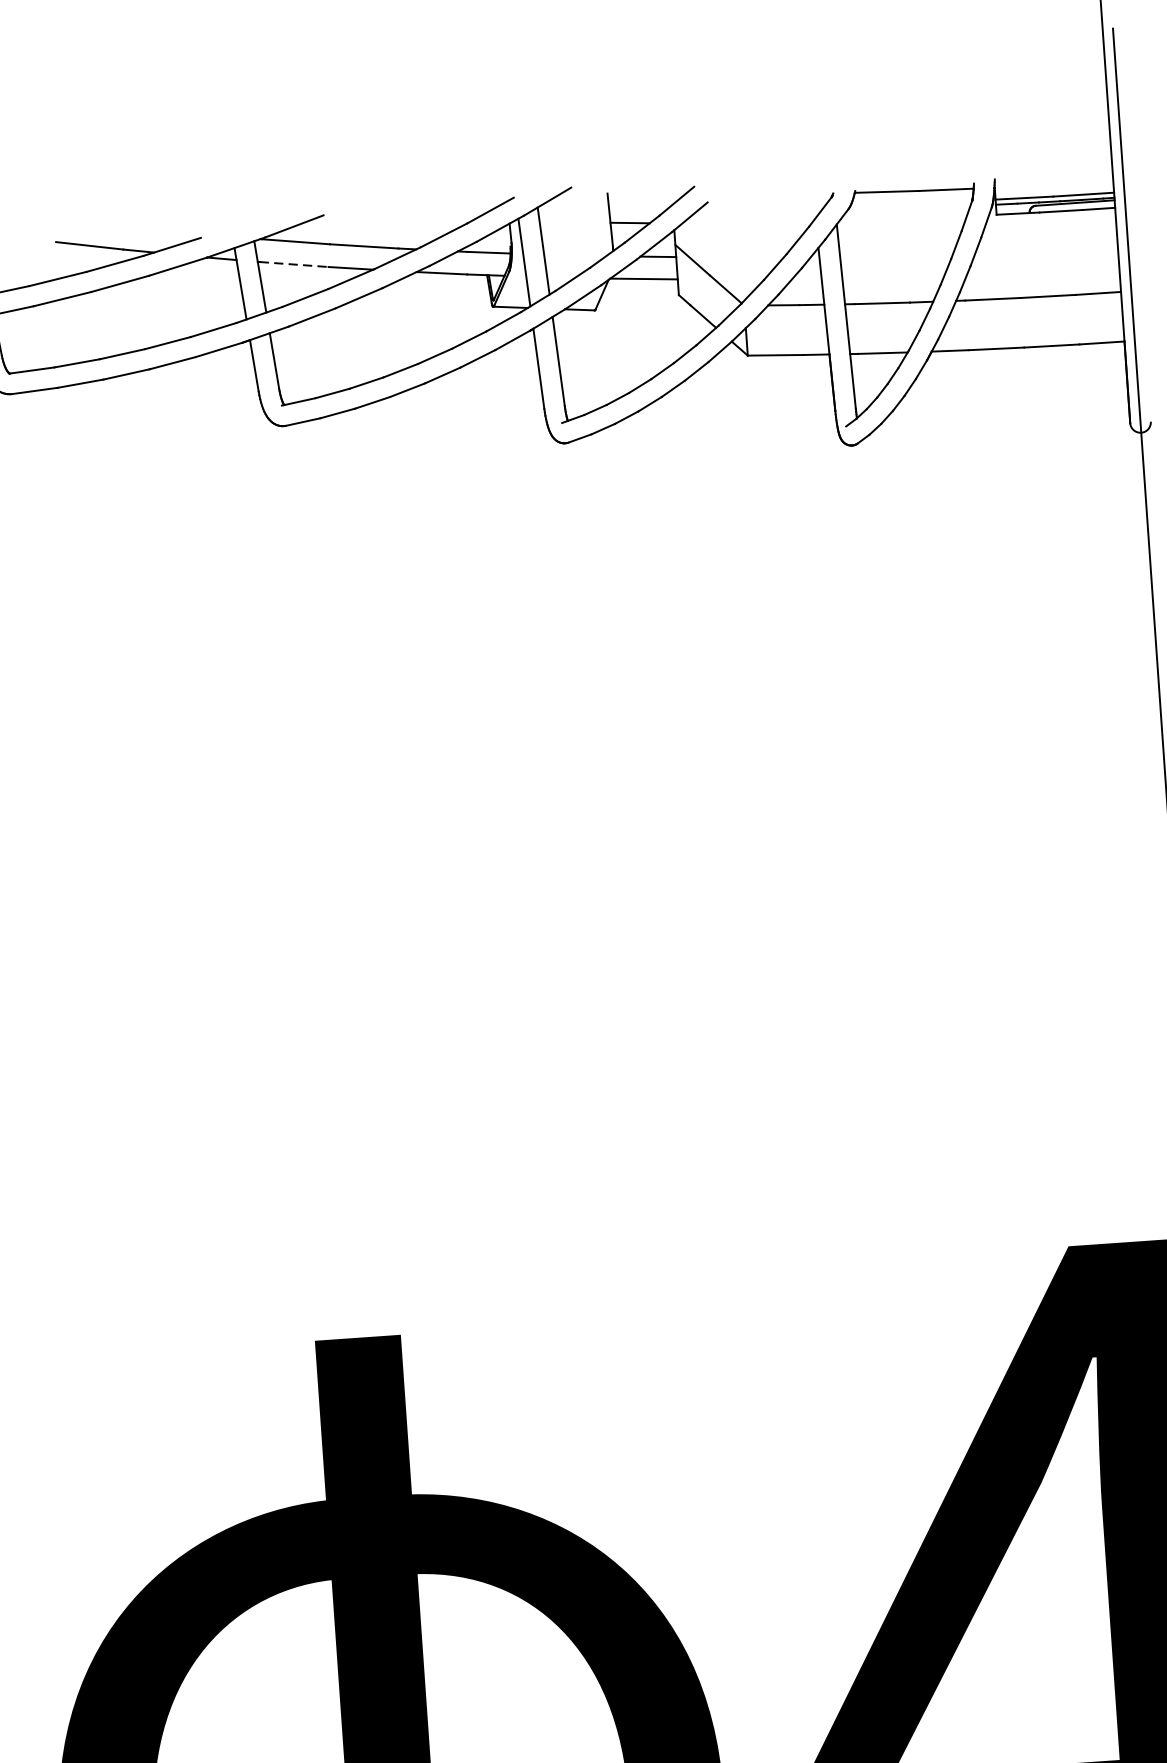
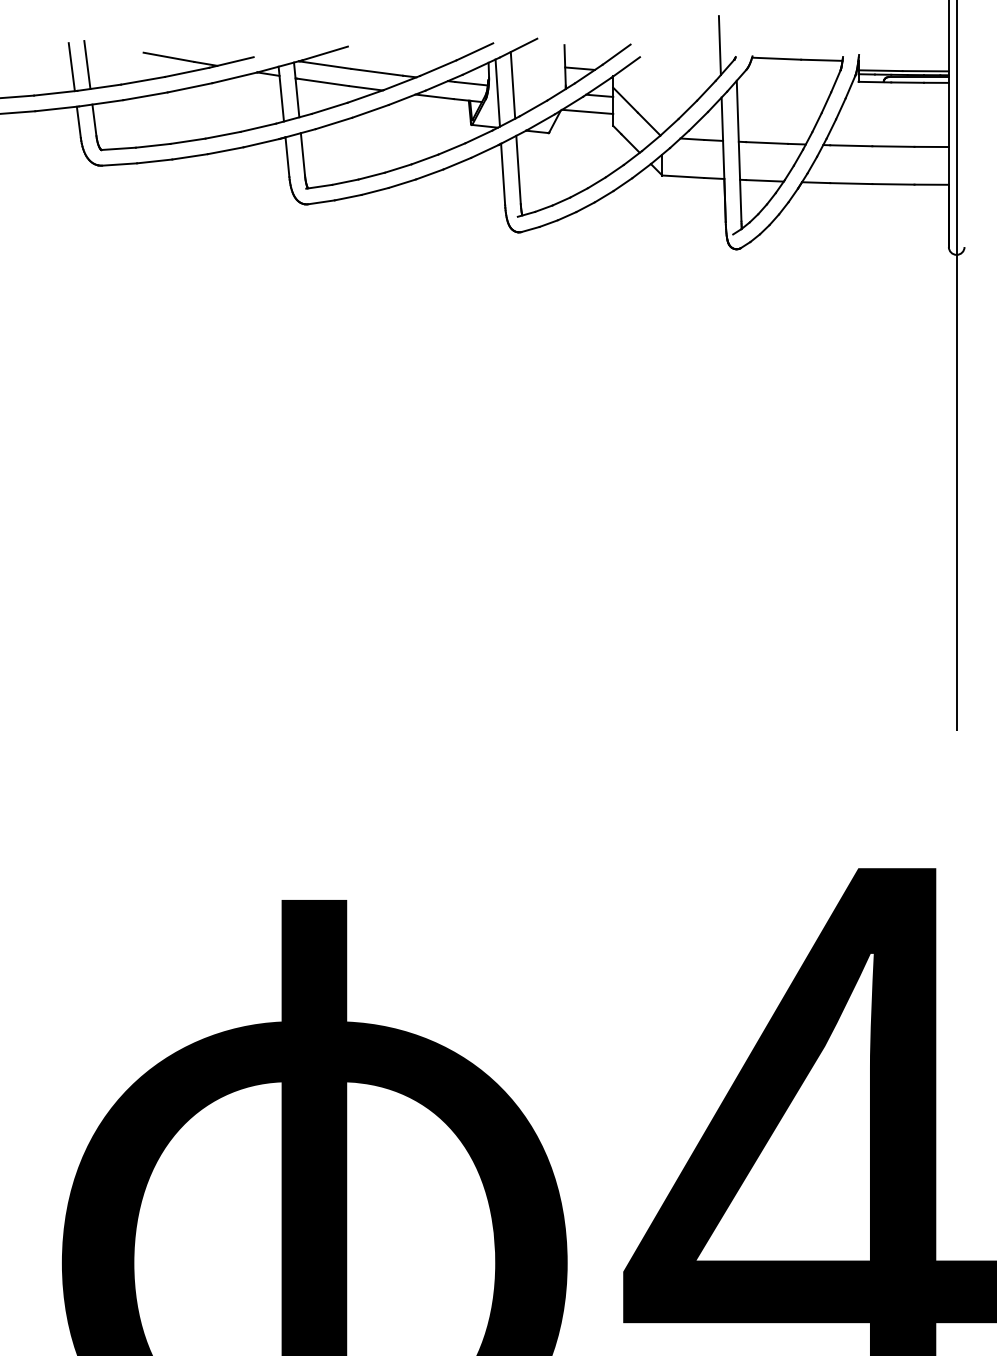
line: (810, 179) -> (719, 45), added
line: (294, 264) -> (323, 82), dashed -> solid

